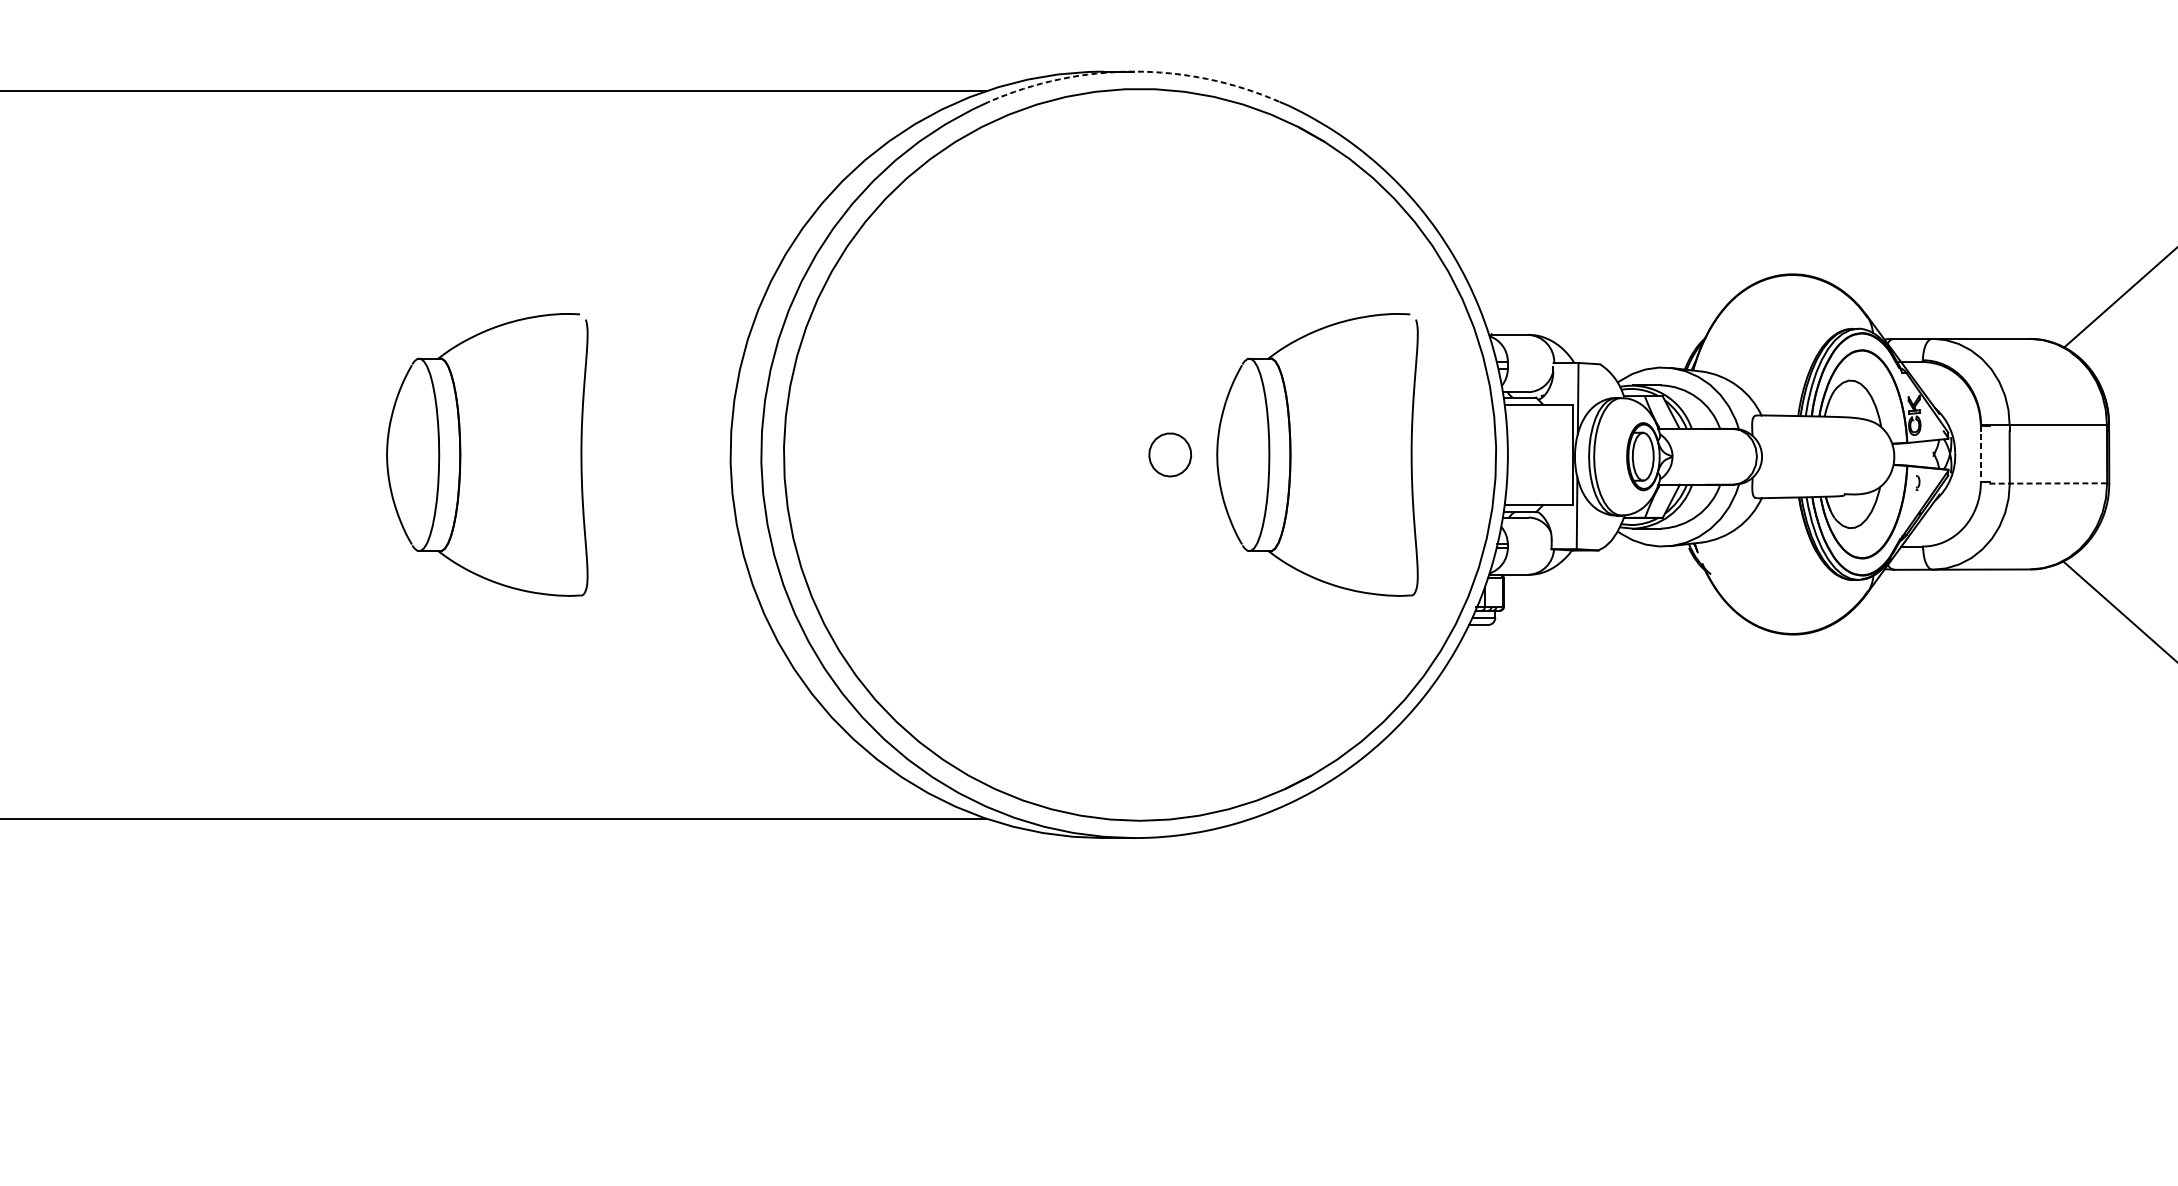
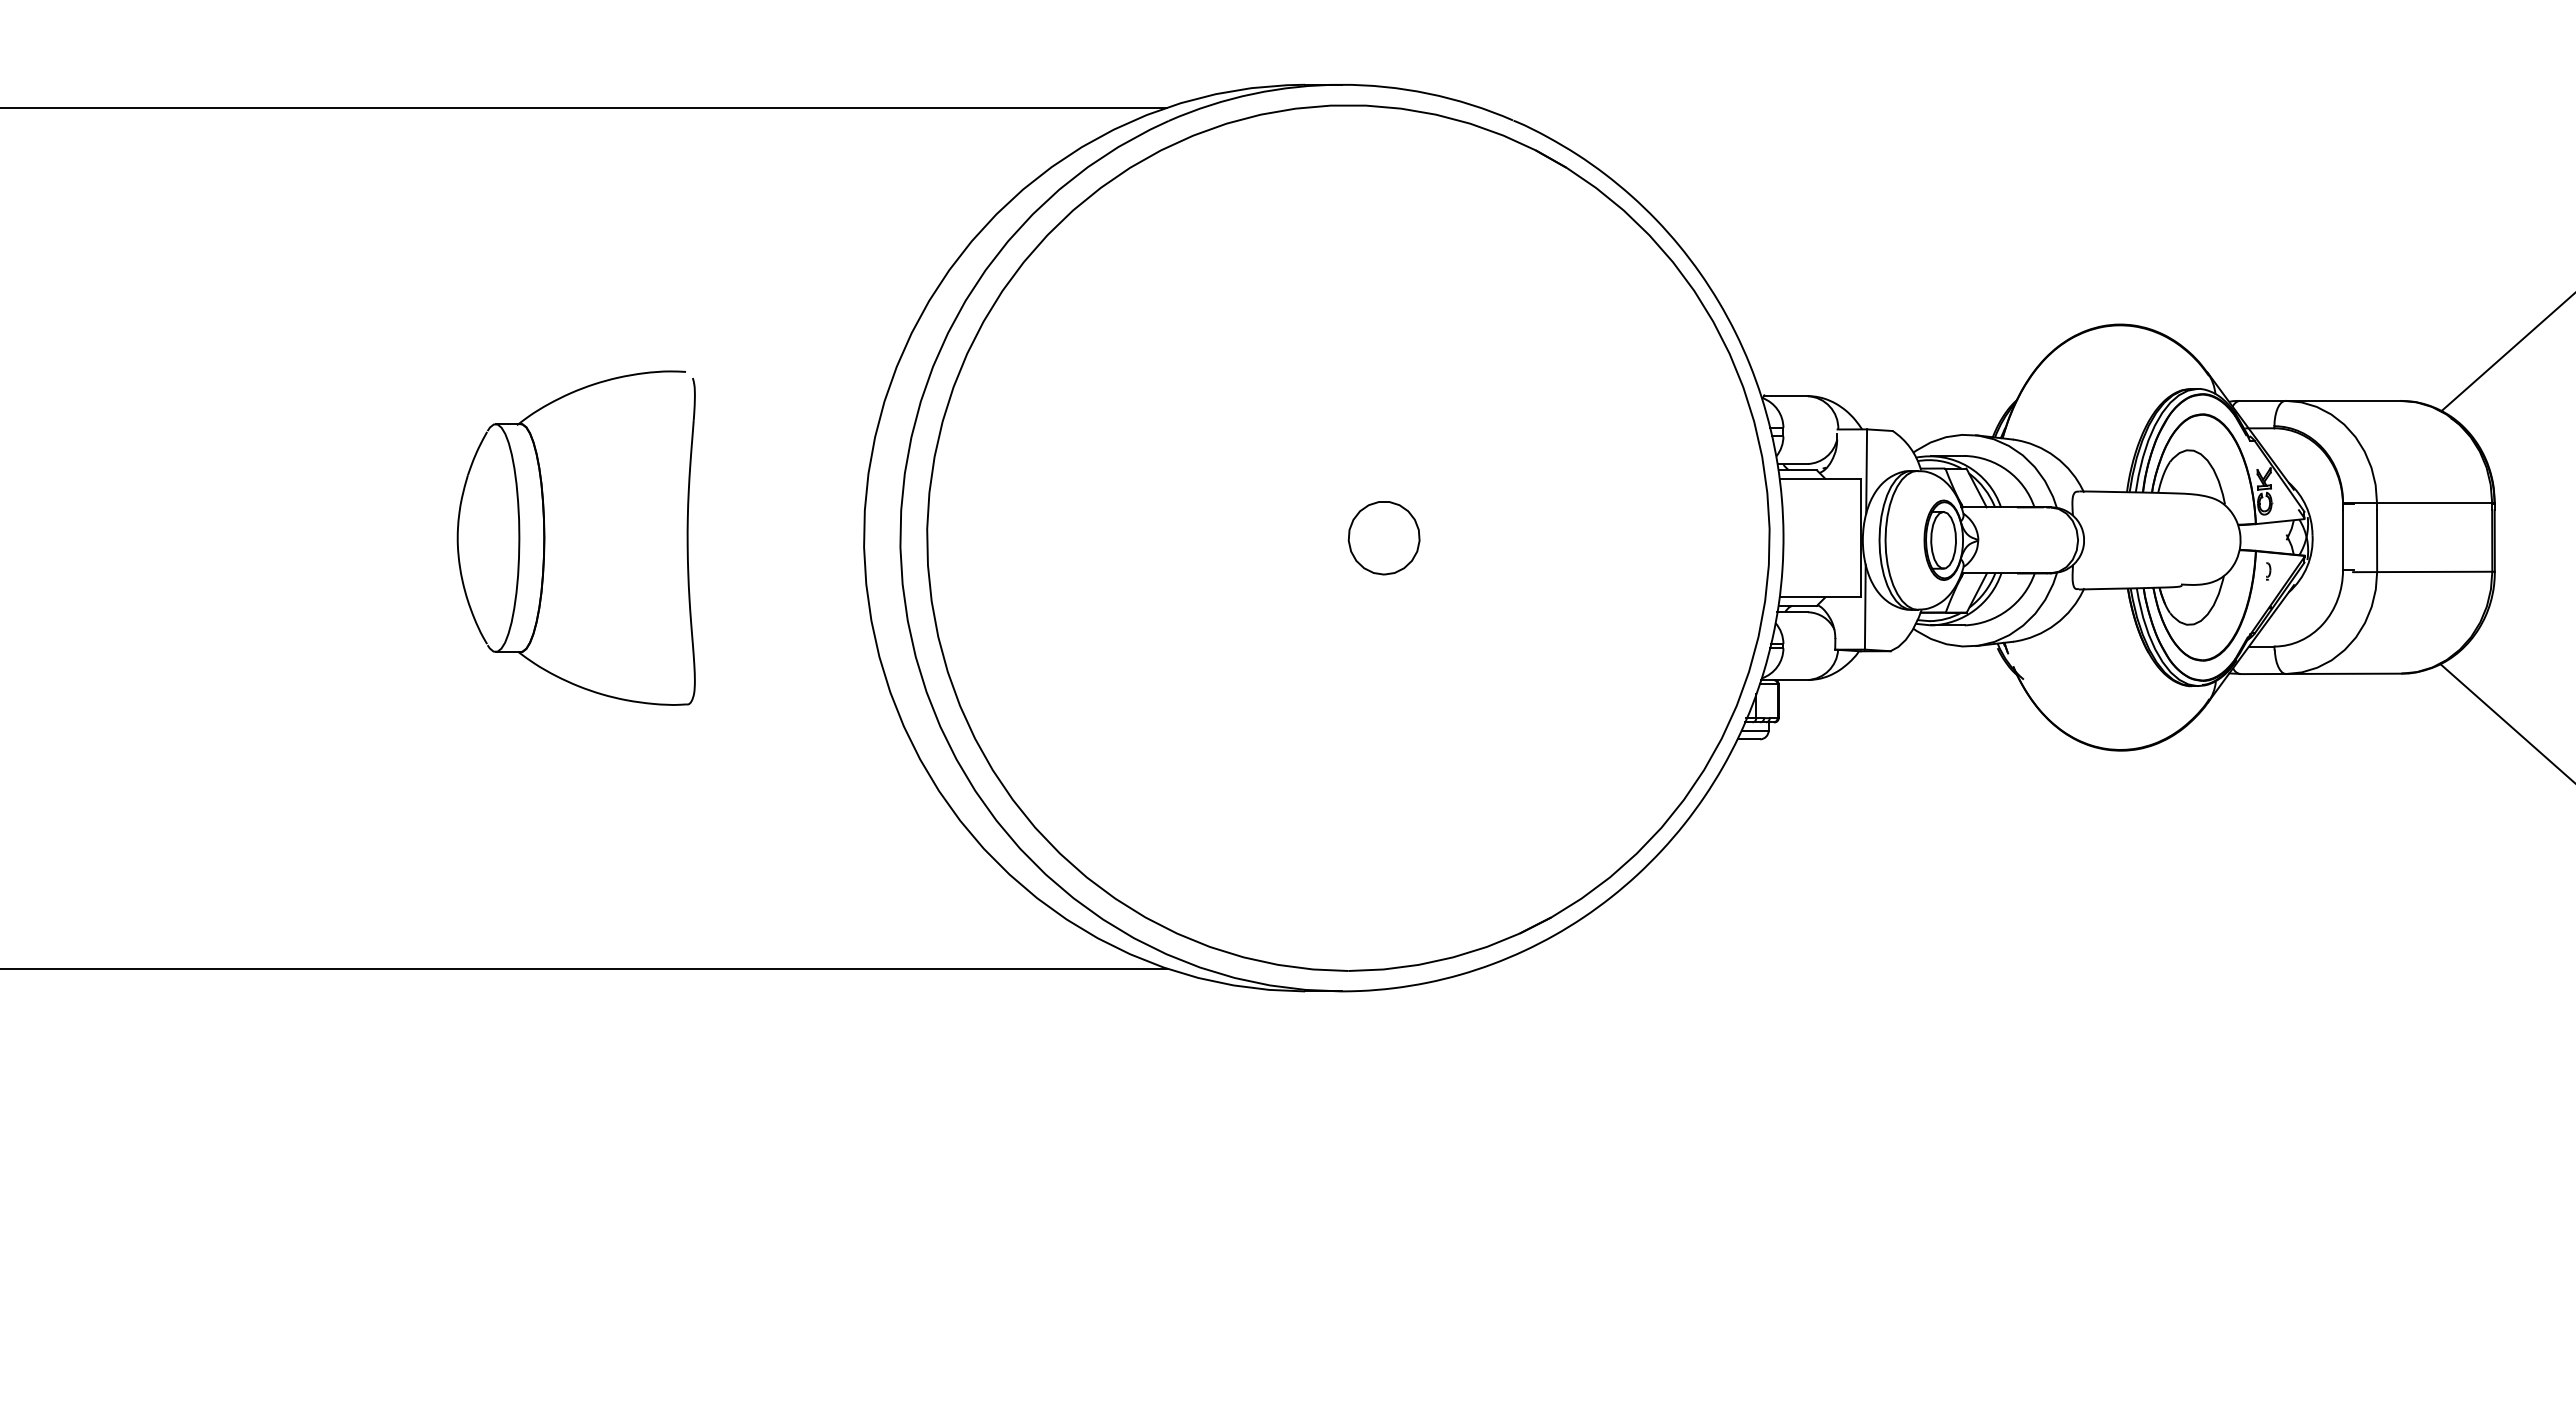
arc: (1133, 71) -> (1340, 84), dashed -> solid
line: (1981, 453) -> (2343, 536), dashed -> solid
part: (1291, 454) -> (1527, 537), removed
part: (1169, 455) -> (1383, 538), size x1.43
line: (2048, 483) -> (2423, 571), dashed -> solid

